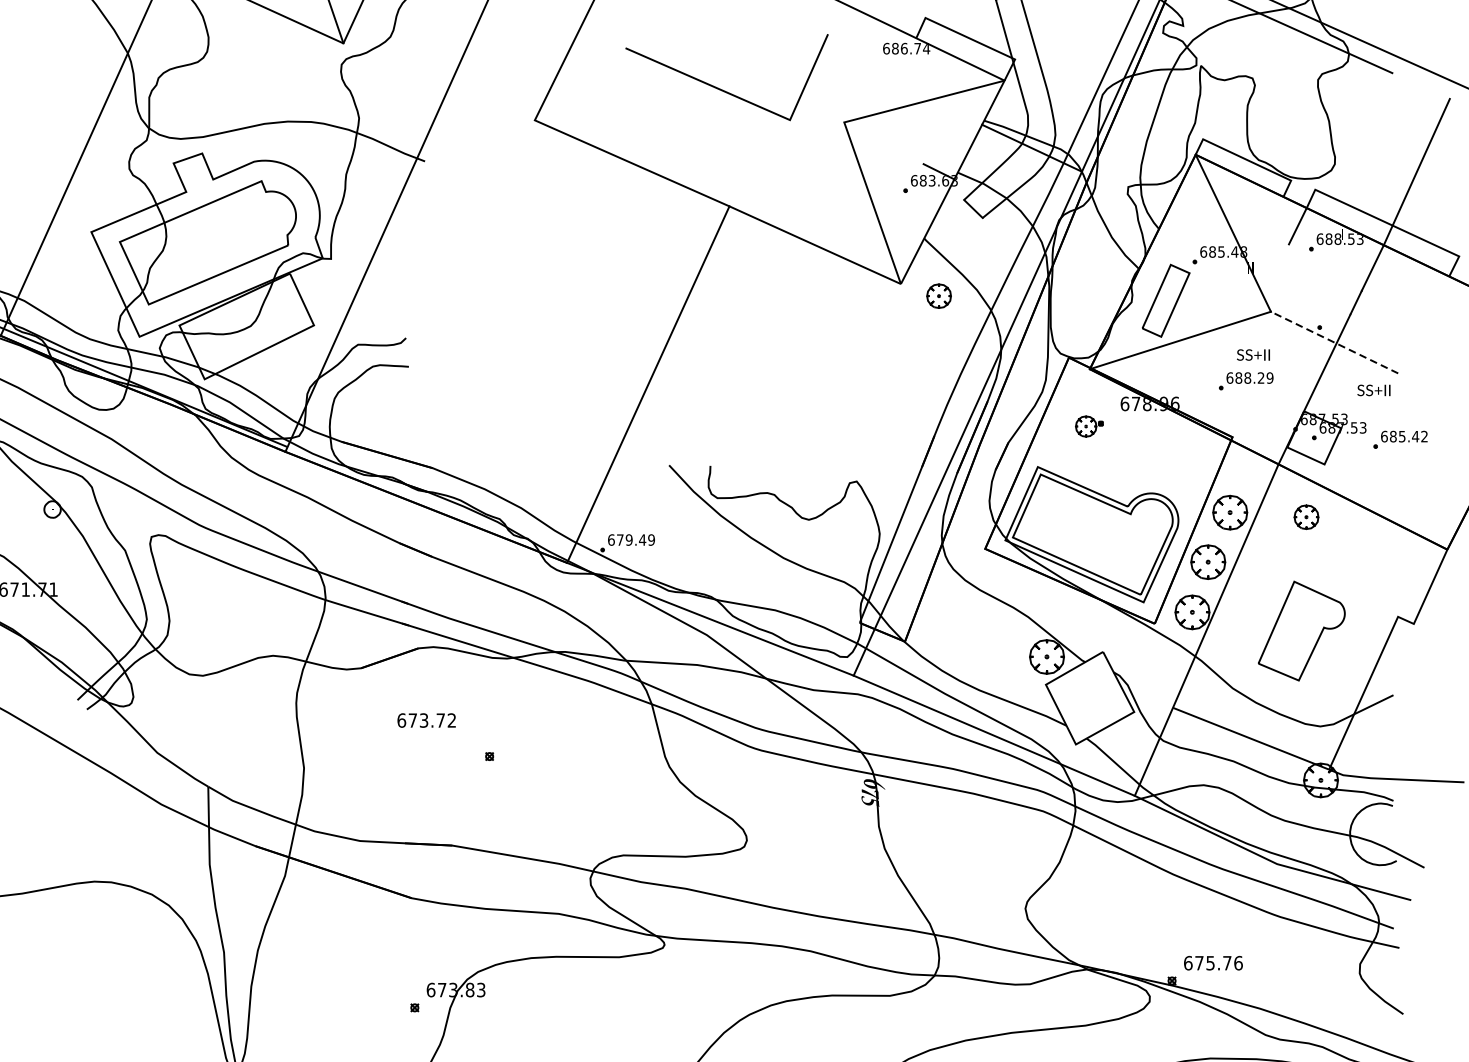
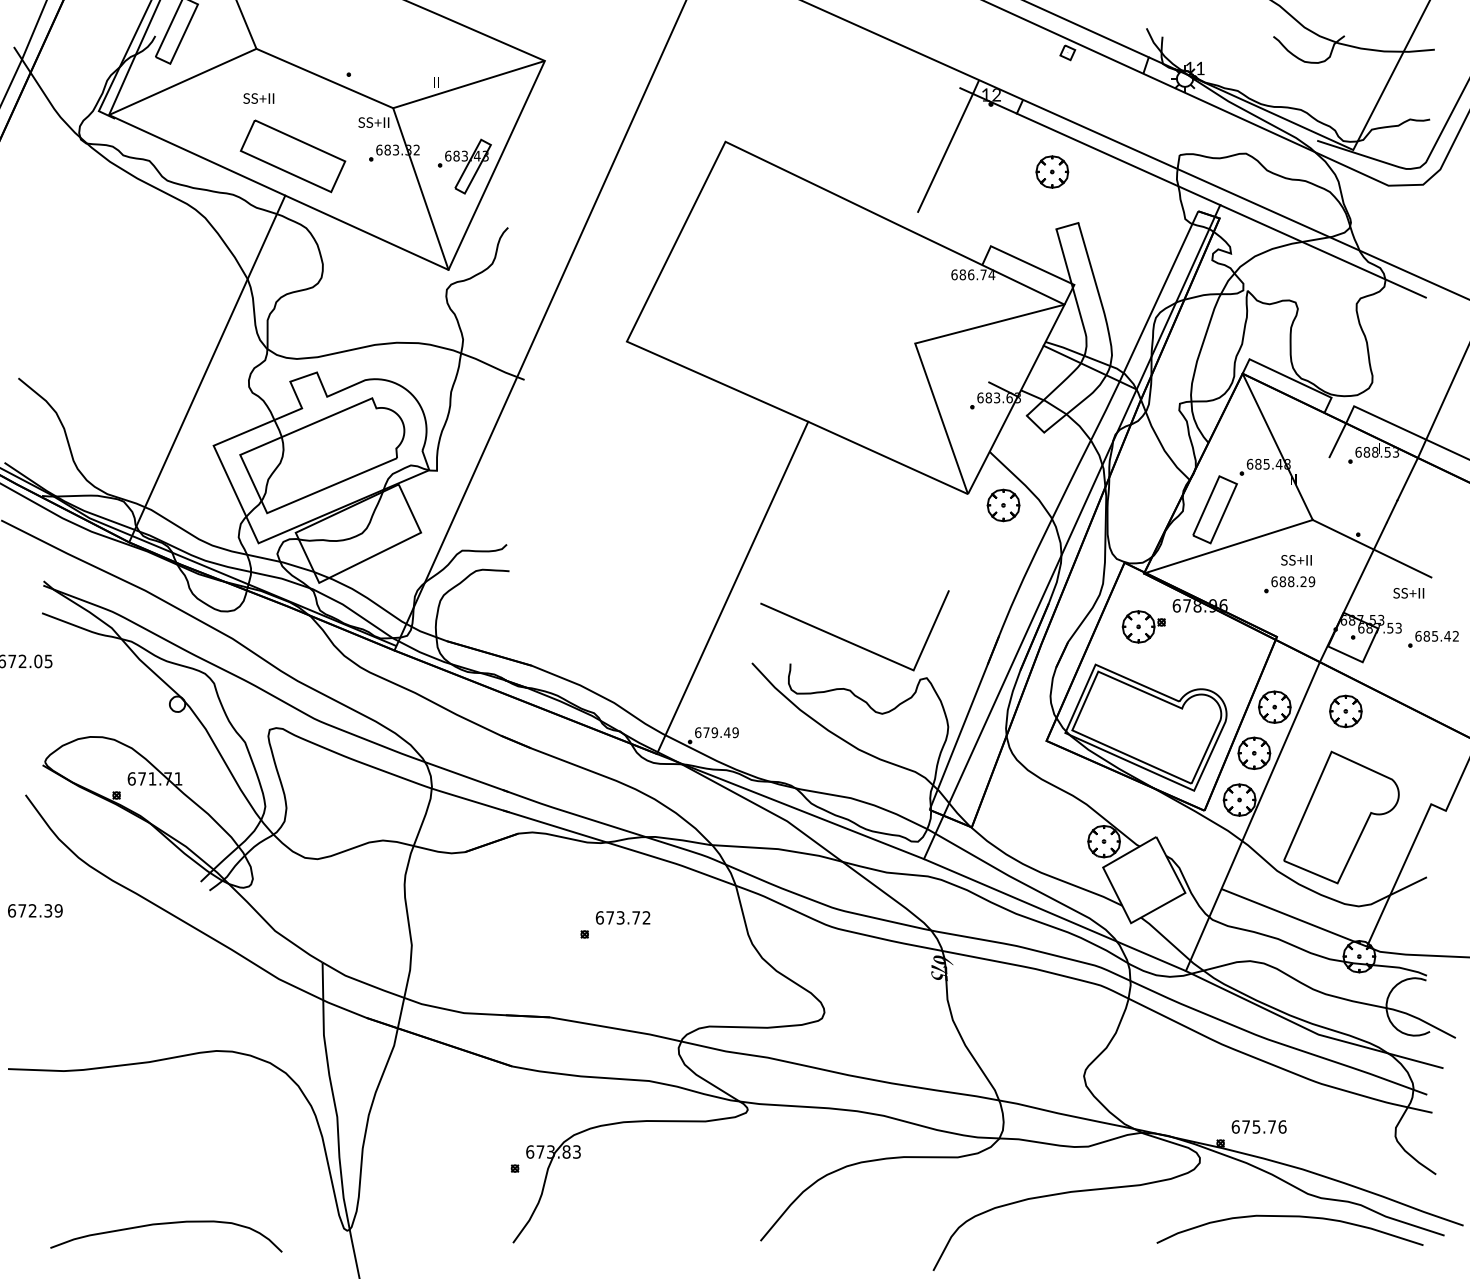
line: (720, 88) -> (848, 640), moved
part: (939, 296) -> (1003, 505), size x1.43
line: (1335, 342) -> (1372, 548), dashed -> solid
part: (1089, 426) -> (1143, 626), size x1.67
part: (1306, 517) -> (1345, 711), size x1.43
part: (1301, 631) -> (1341, 817), size x1.43
text: (427, 720) -> (623, 917), moved

